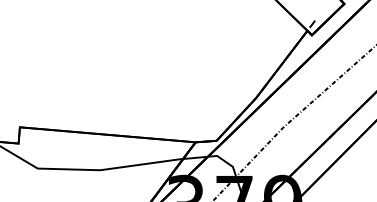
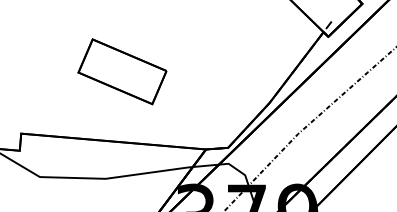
part: (116, 68) -> (122, 71), added

